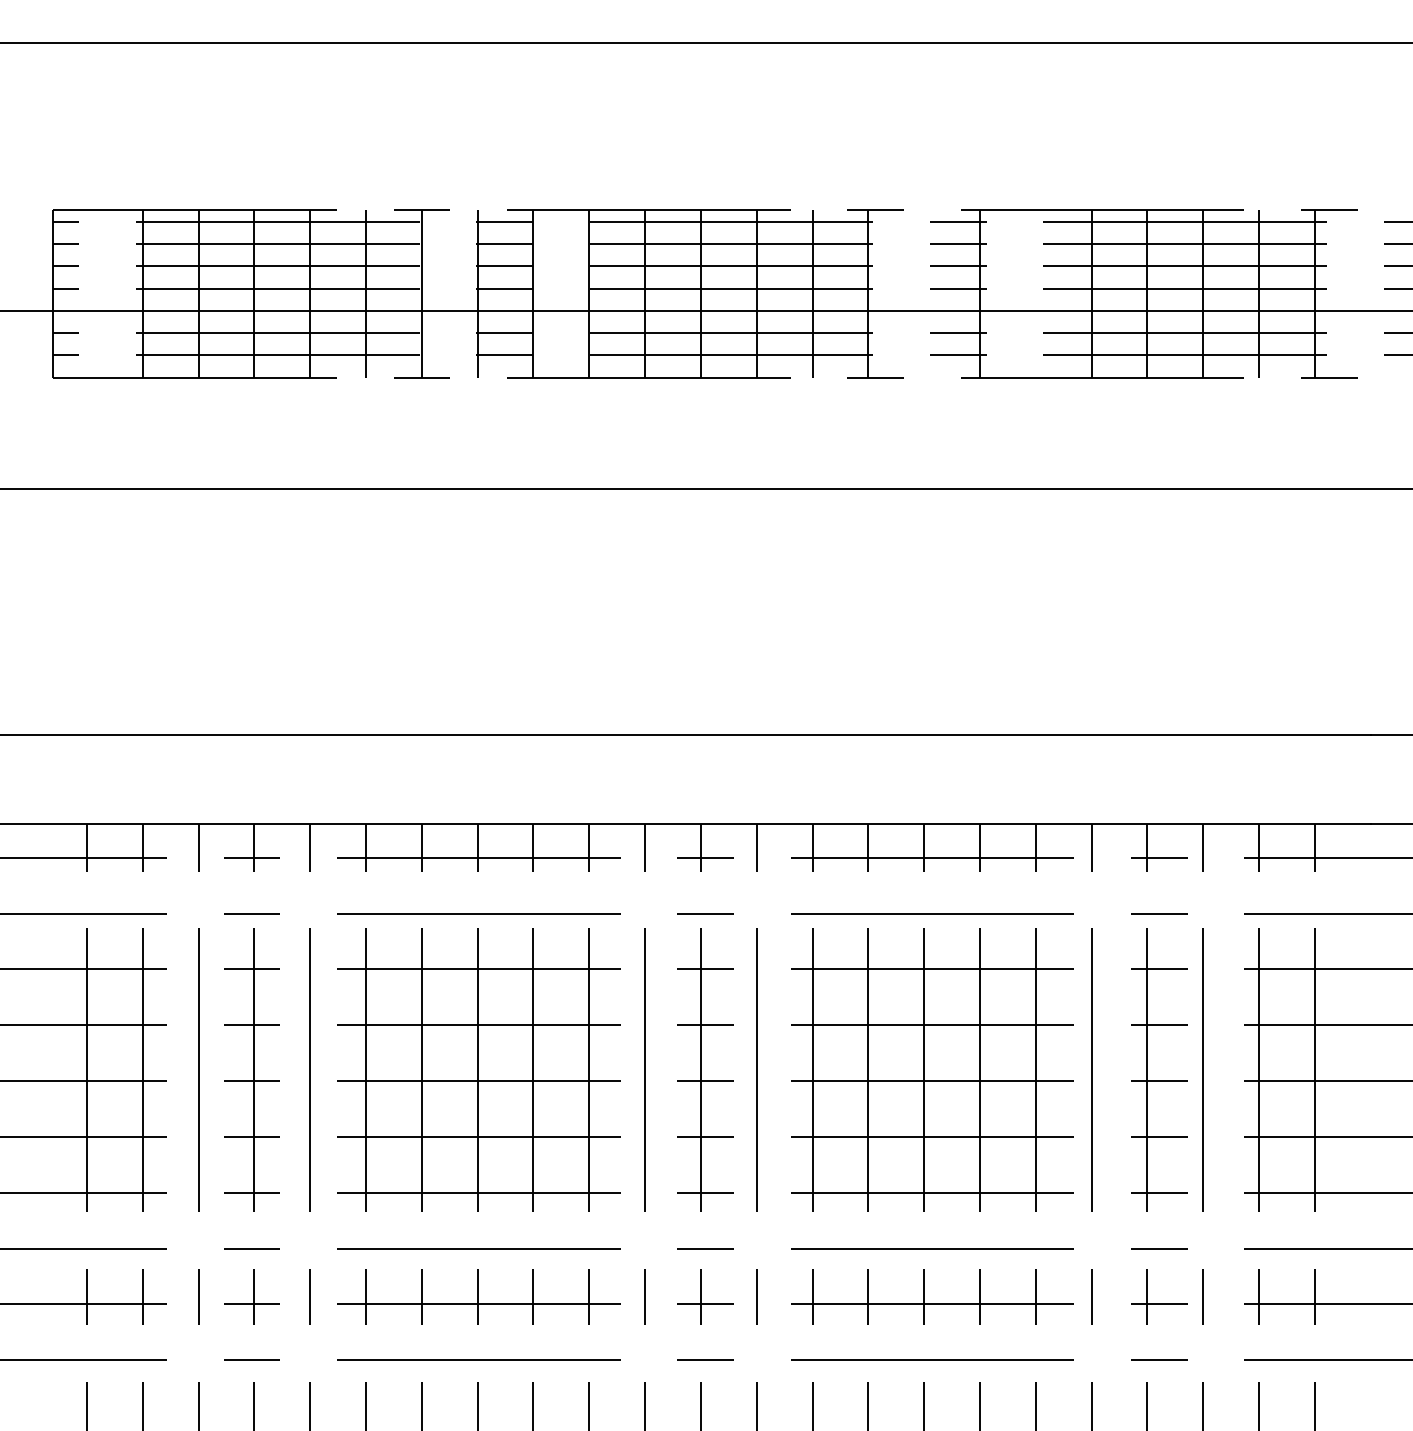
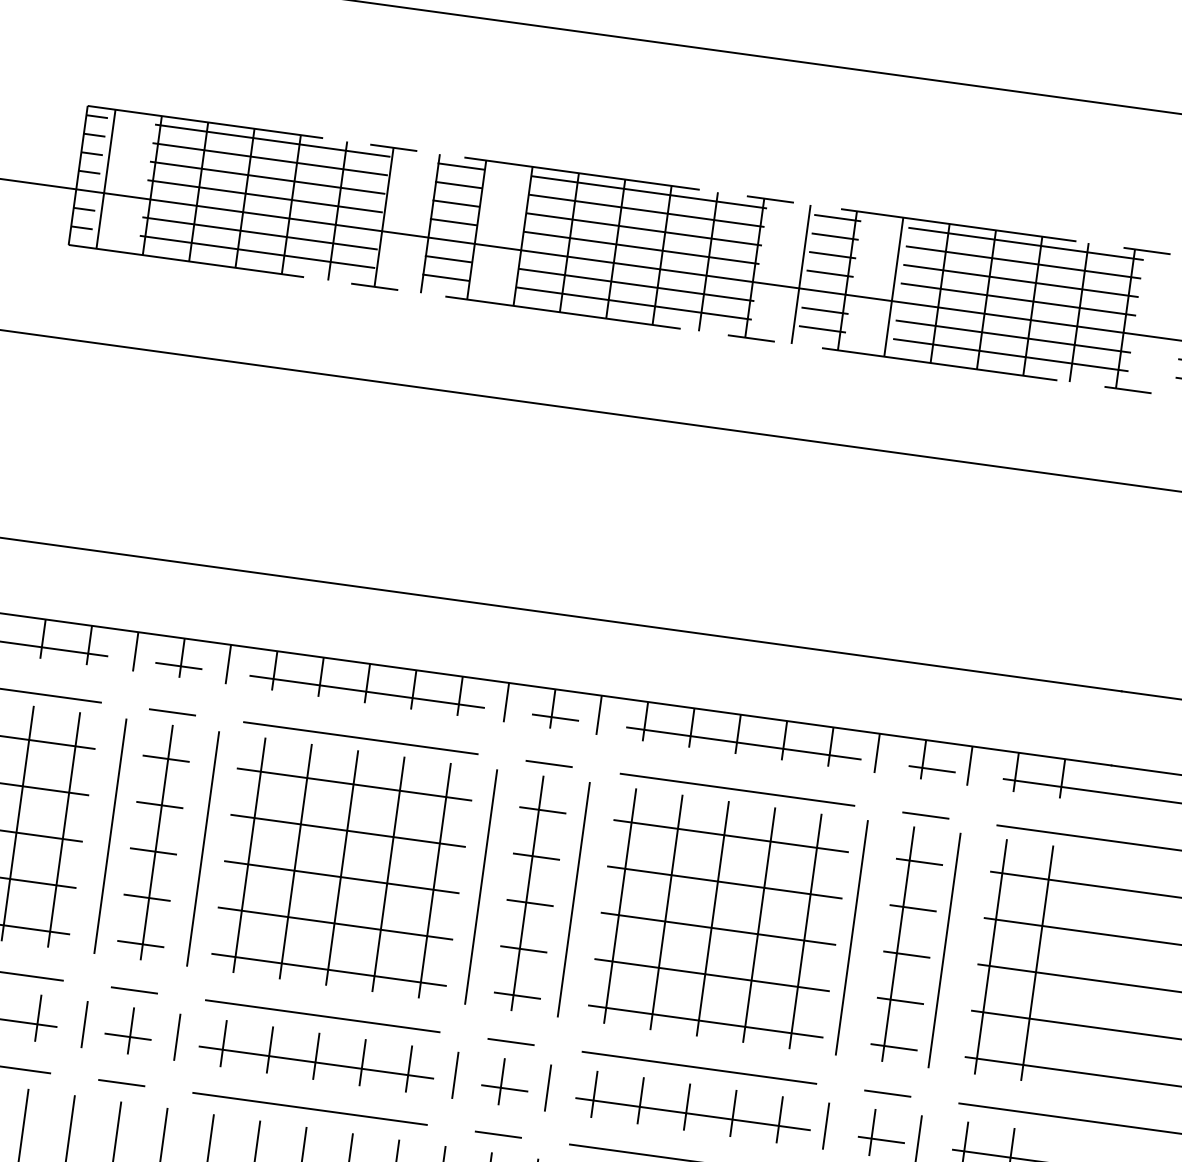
line: (86, 293) -> (105, 178), added
line: (924, 293) -> (801, 274), added
line: (1035, 293) -> (893, 286), added

